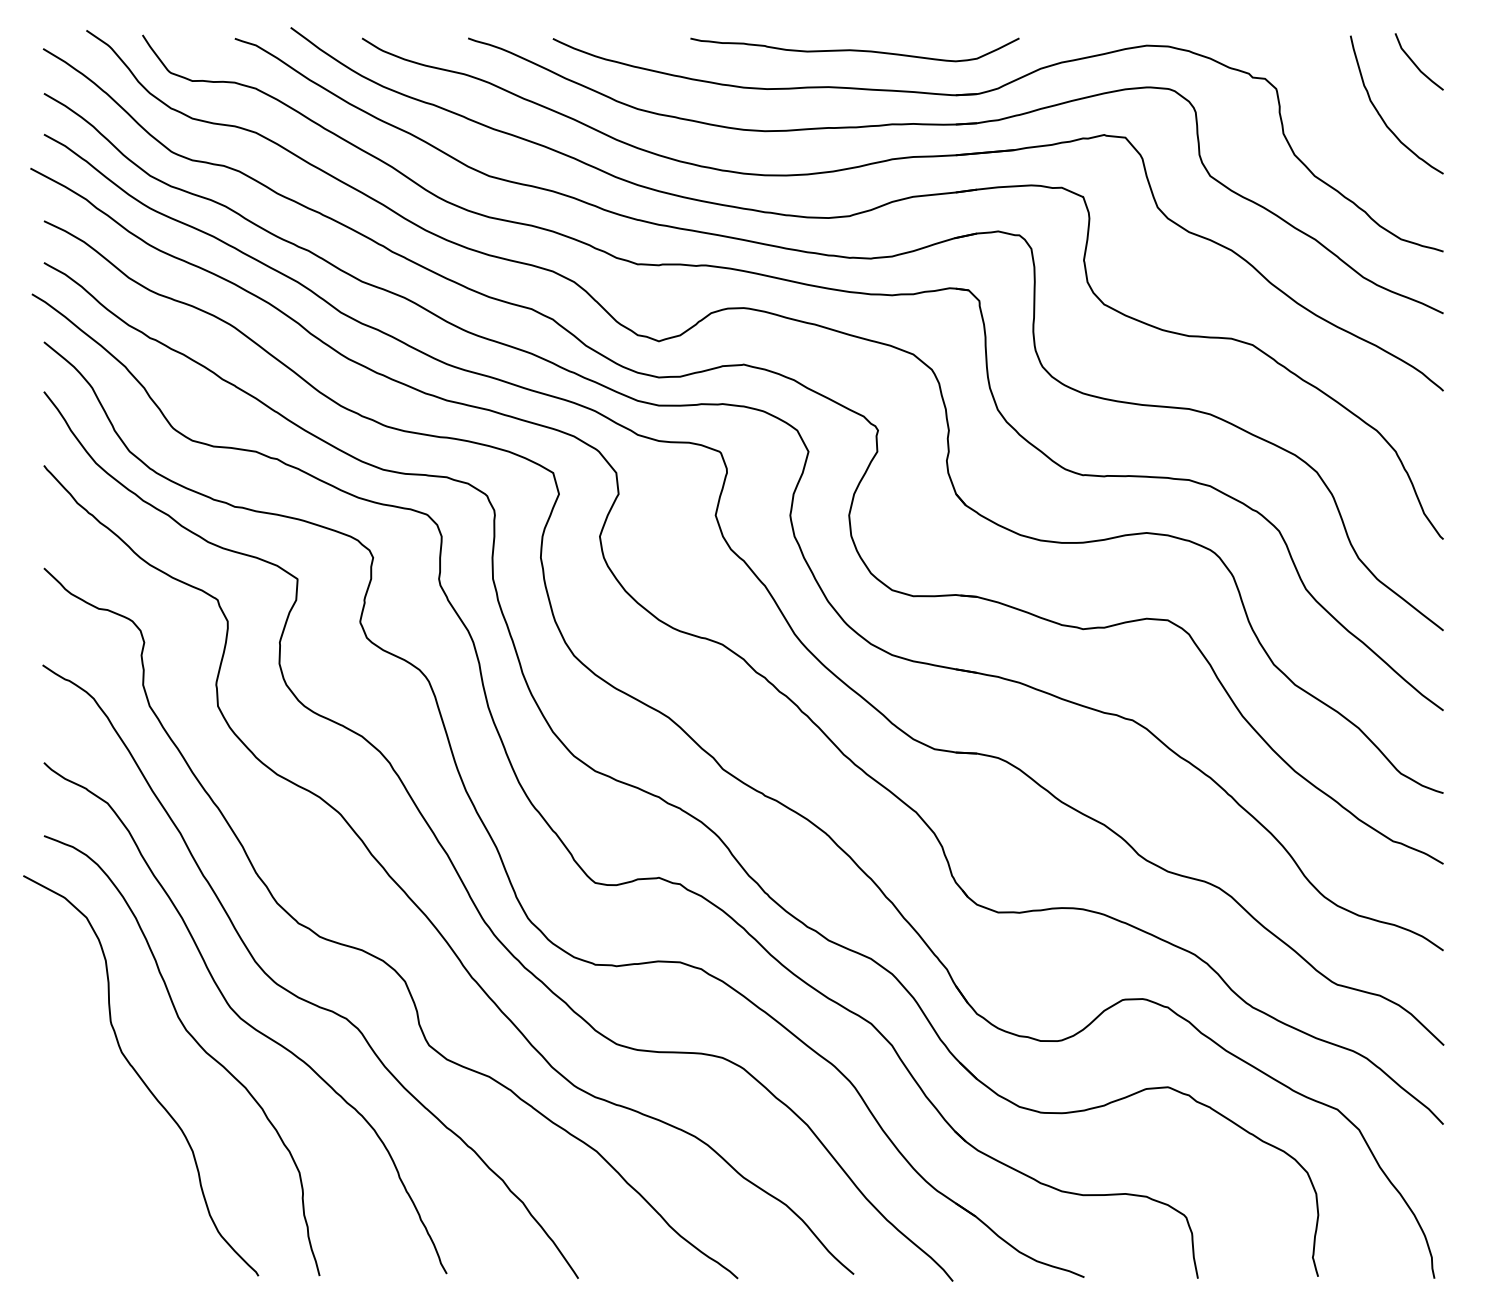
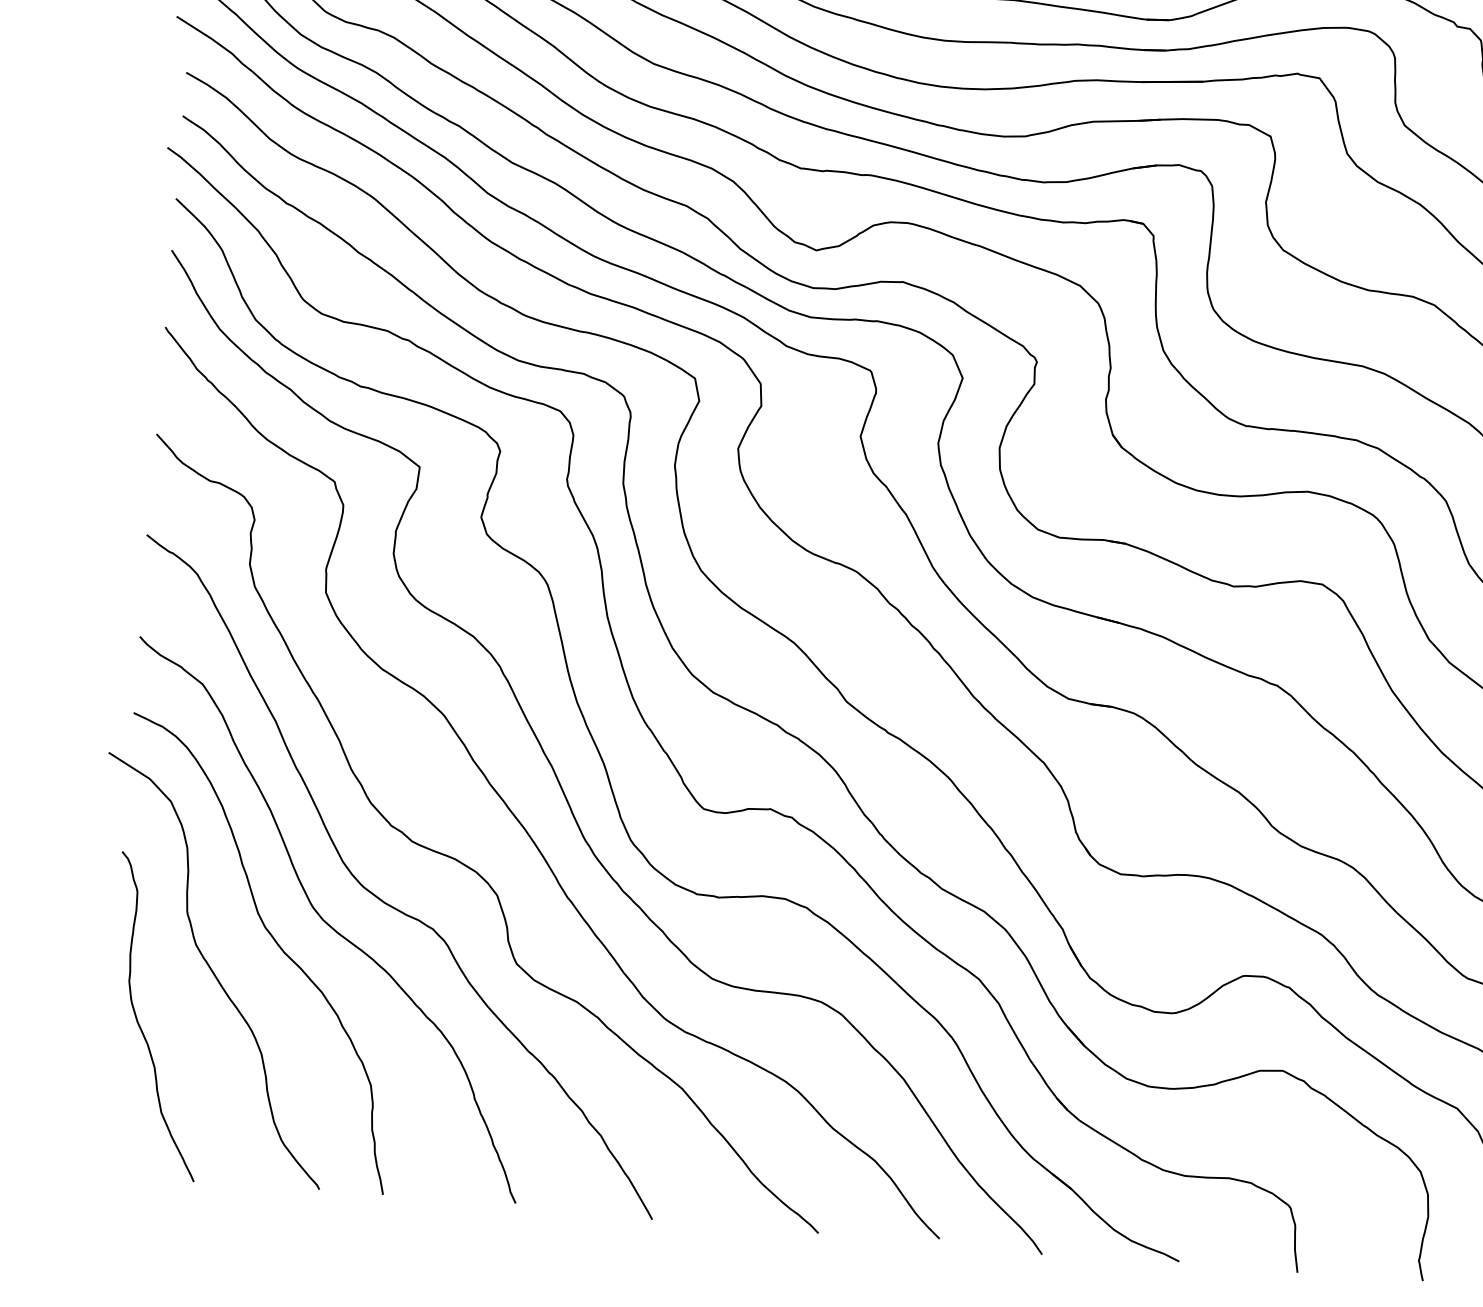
curve: (74, 1132) -> (140, 1024), added

